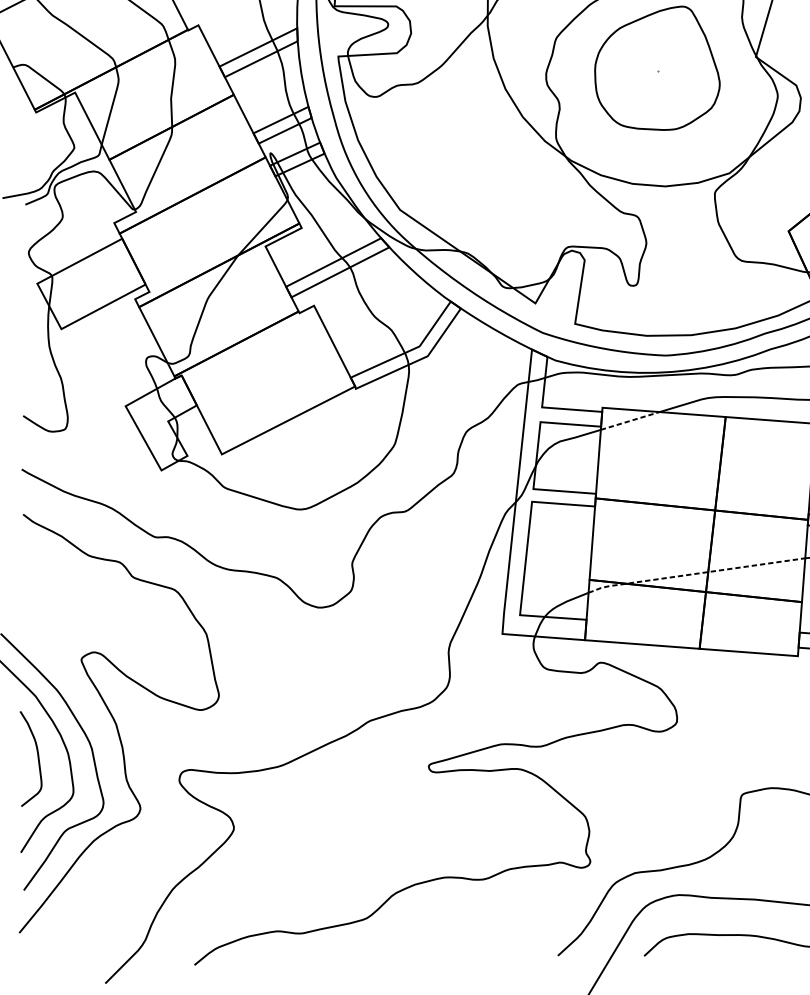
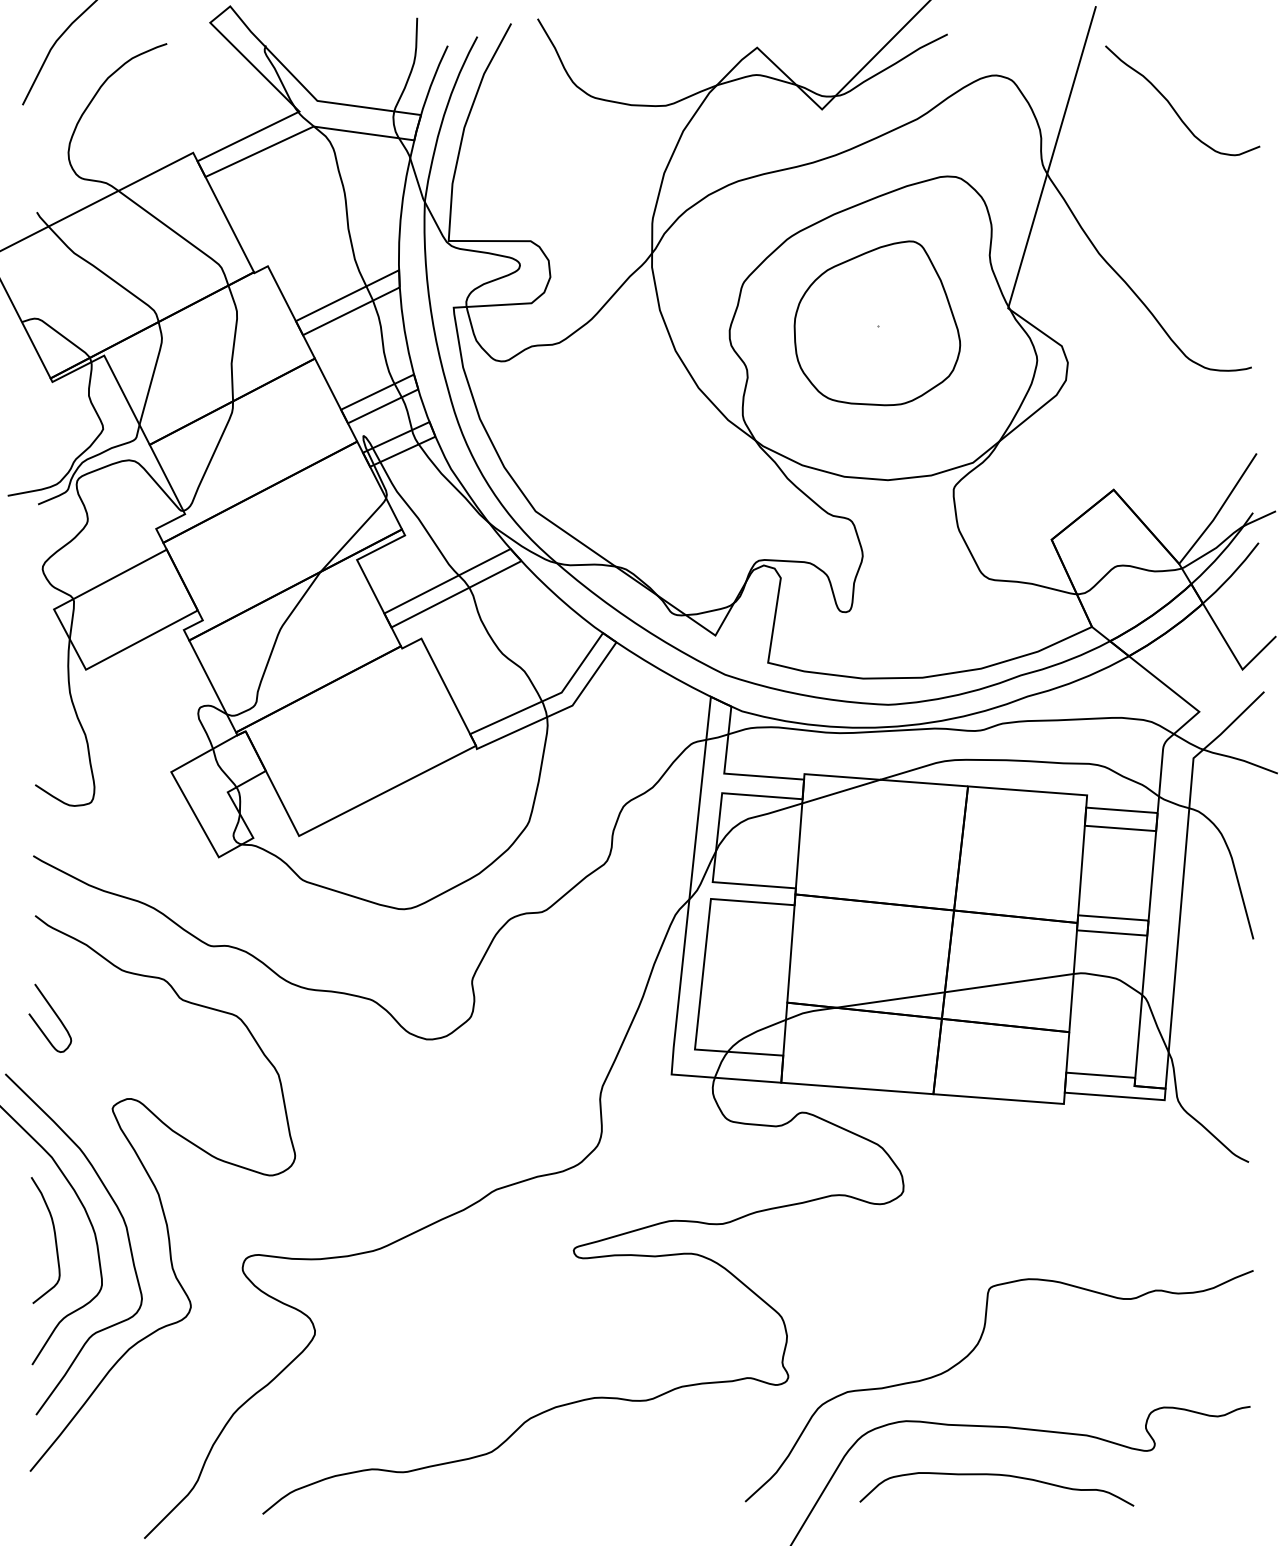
line: (630, 420) -> (841, 791), dashed -> solid
line: (695, 573) -> (928, 994), dashed -> solid
curve: (38, 589) -> (55, 1015), added

